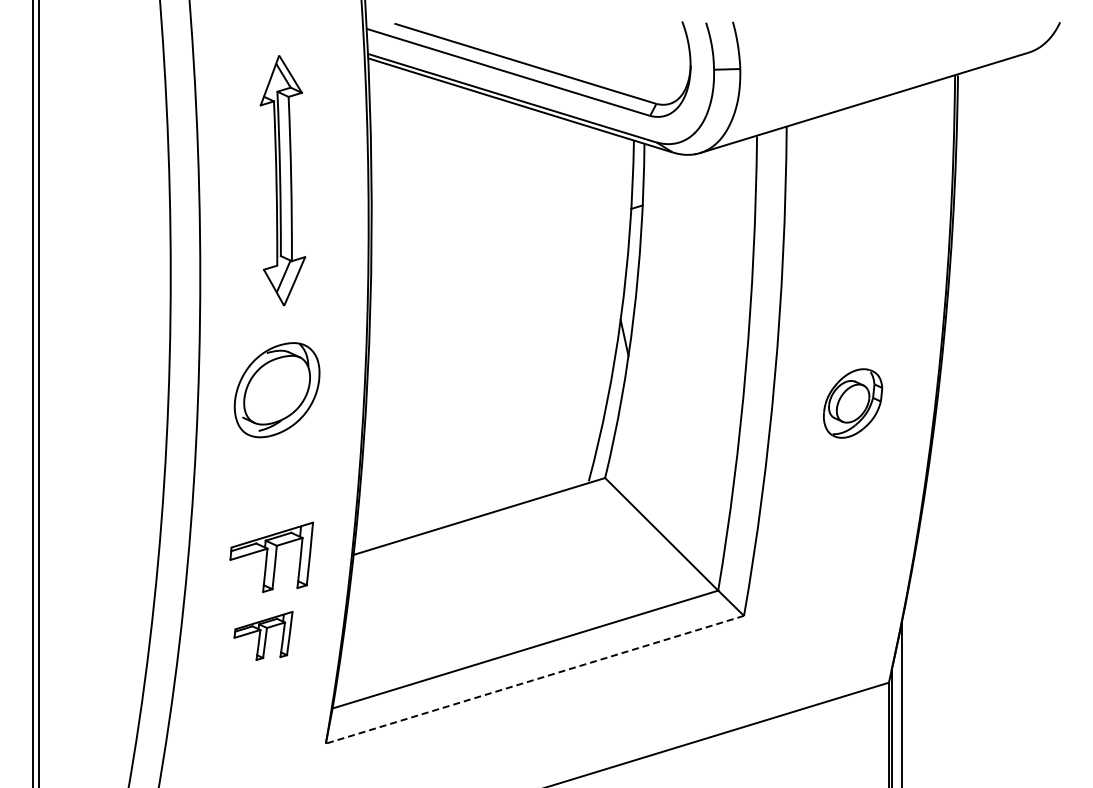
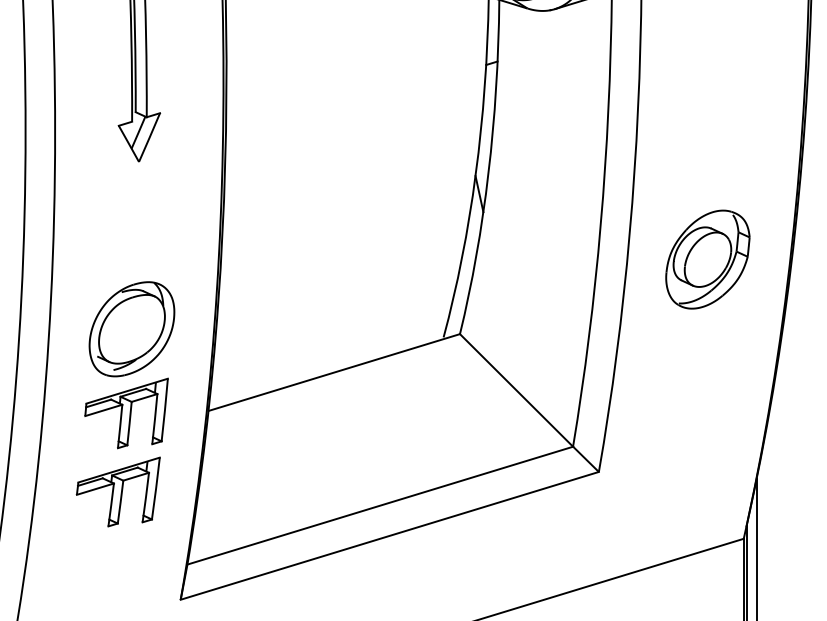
part: (276, 390) -> (131, 329), moved
part: (852, 403) -> (707, 259), size x1.43
part: (263, 635) -> (118, 491), size x1.43
line: (534, 679) -> (389, 535), dashed -> solid

